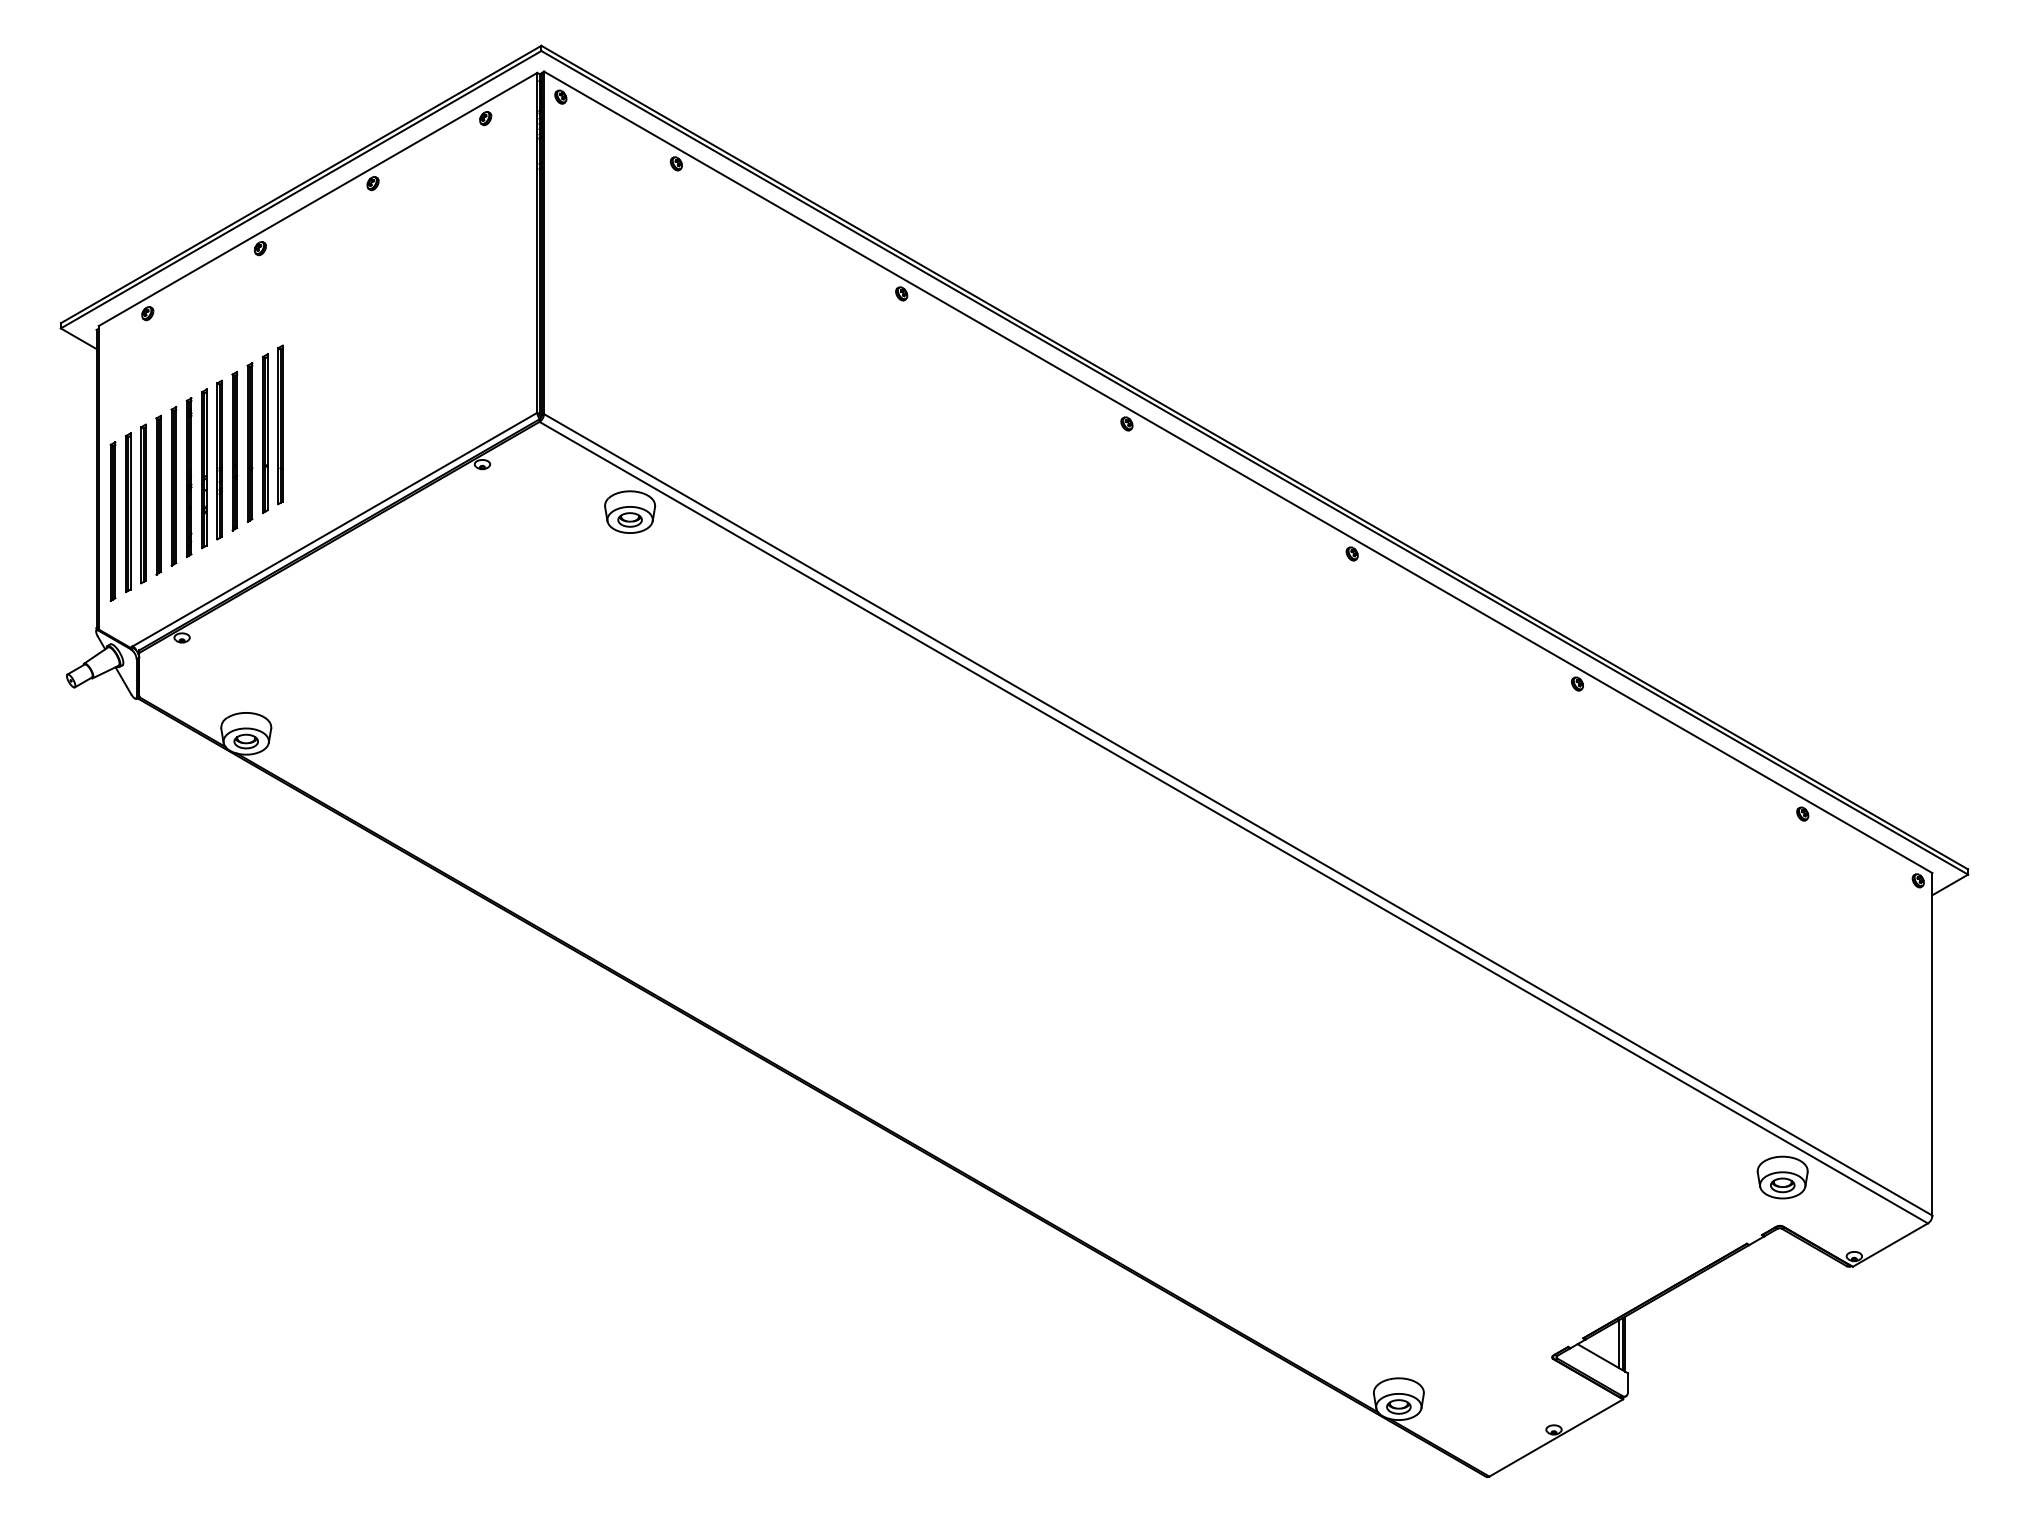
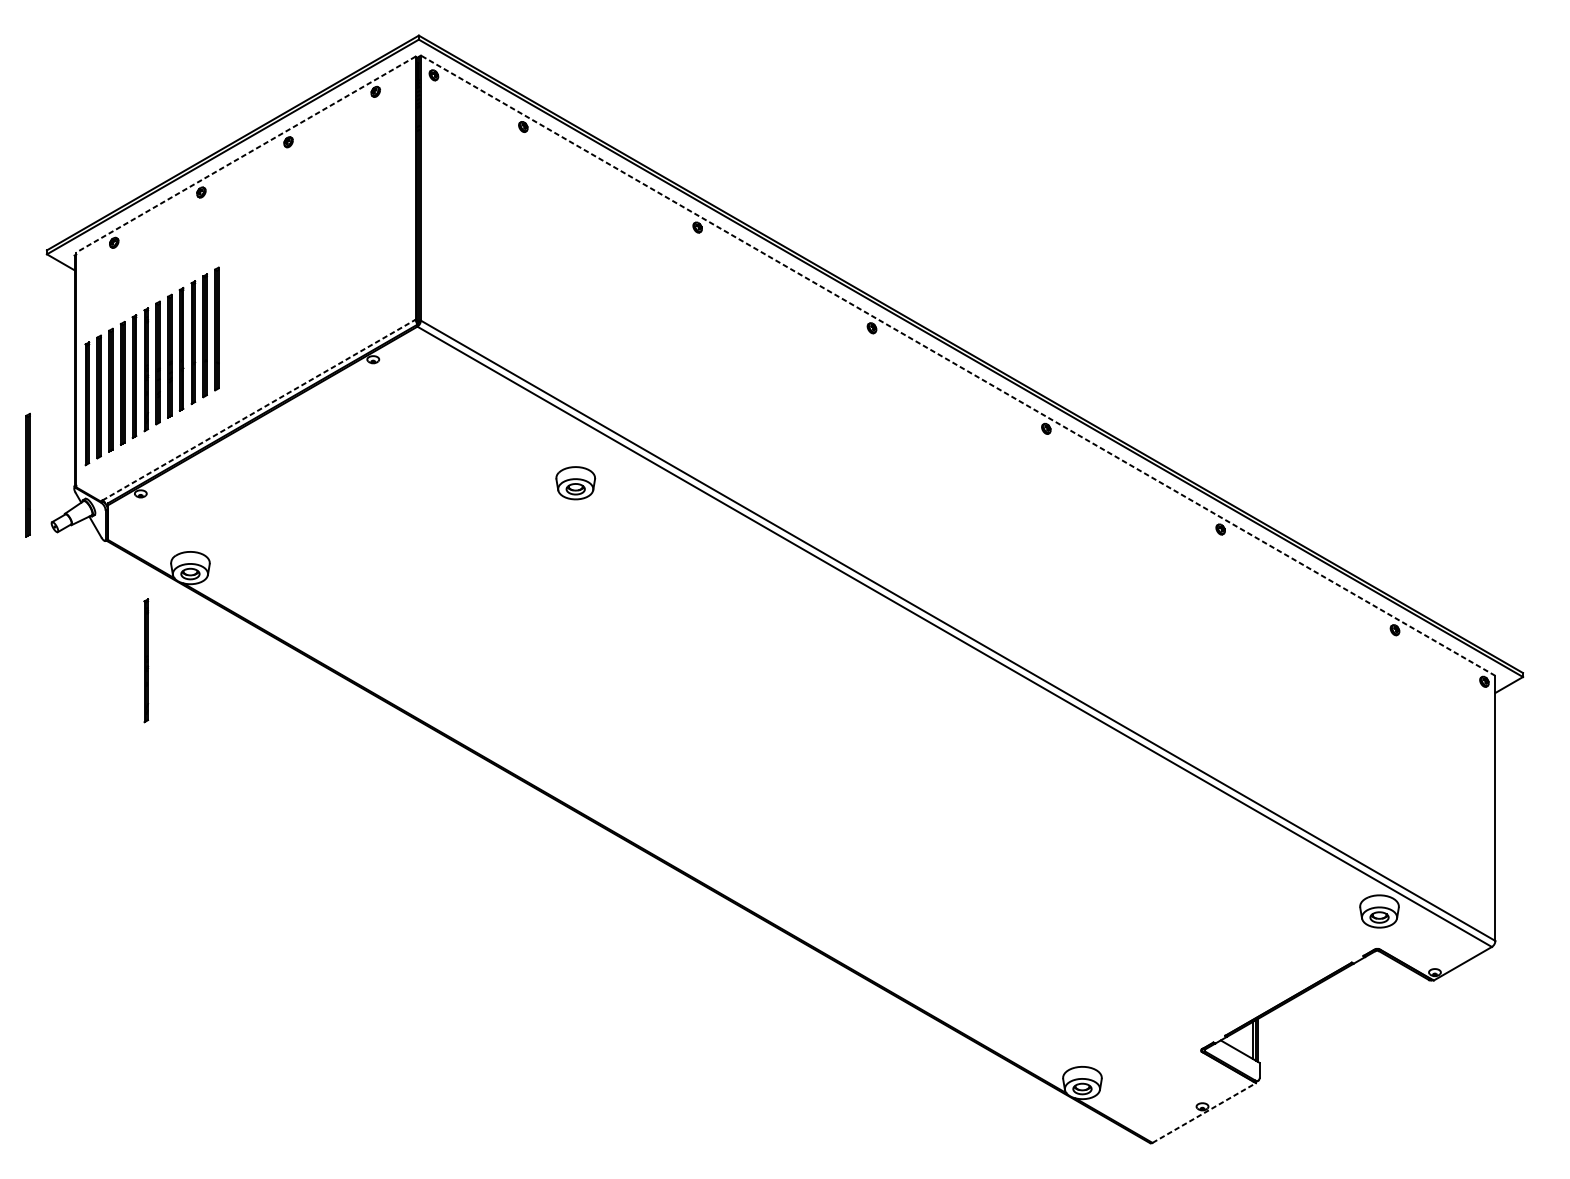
line: (317, 199) -> (245, 154), solid -> dashed
line: (1238, 472) -> (958, 365), solid -> dashed
part: (630, 511) -> (576, 482), moved
line: (334, 529) -> (258, 409), solid -> dashed
part: (36, 613) -> (28, 474), added
part: (188, 853) -> (145, 660), added
line: (1556, 1437) -> (1204, 1112), solid -> dashed

